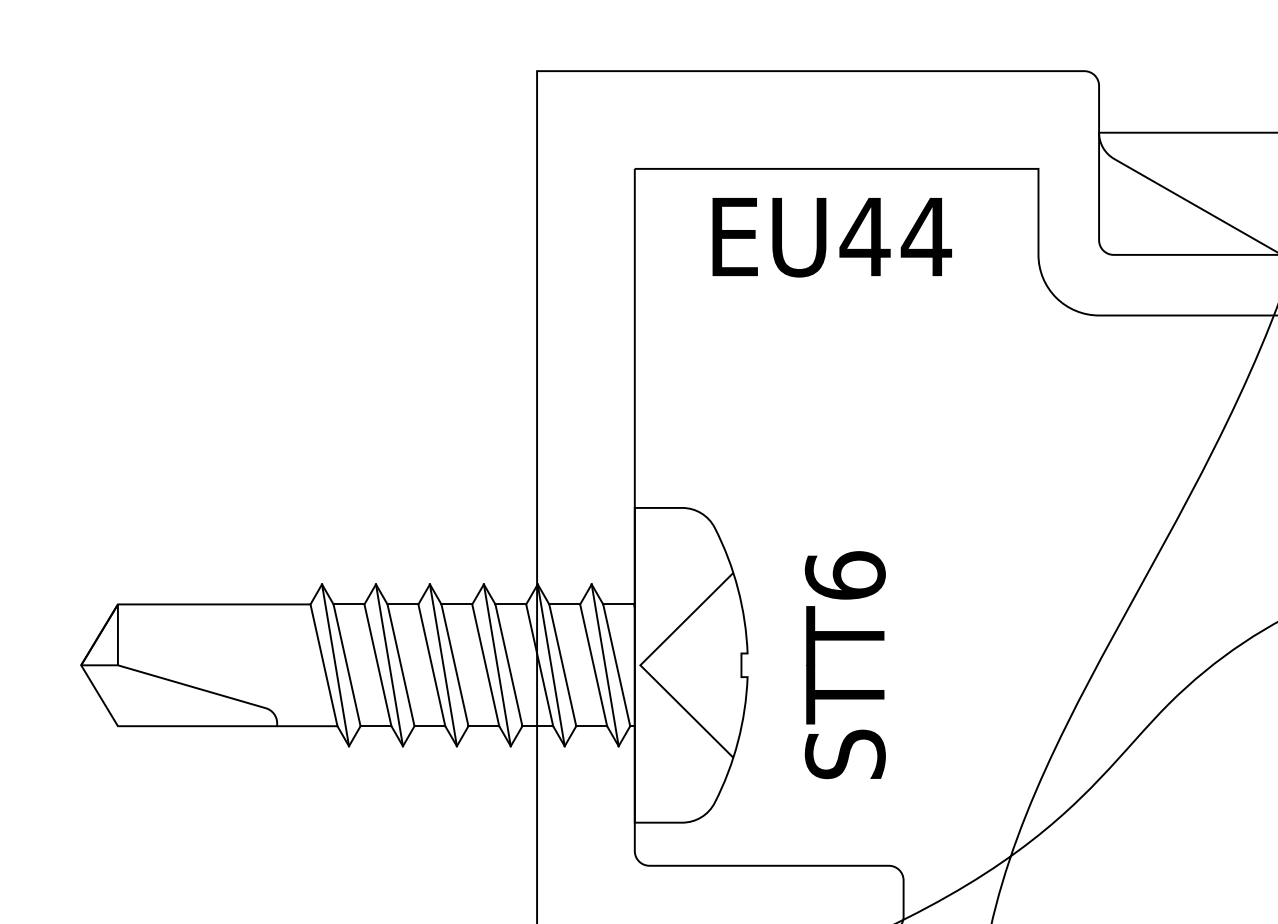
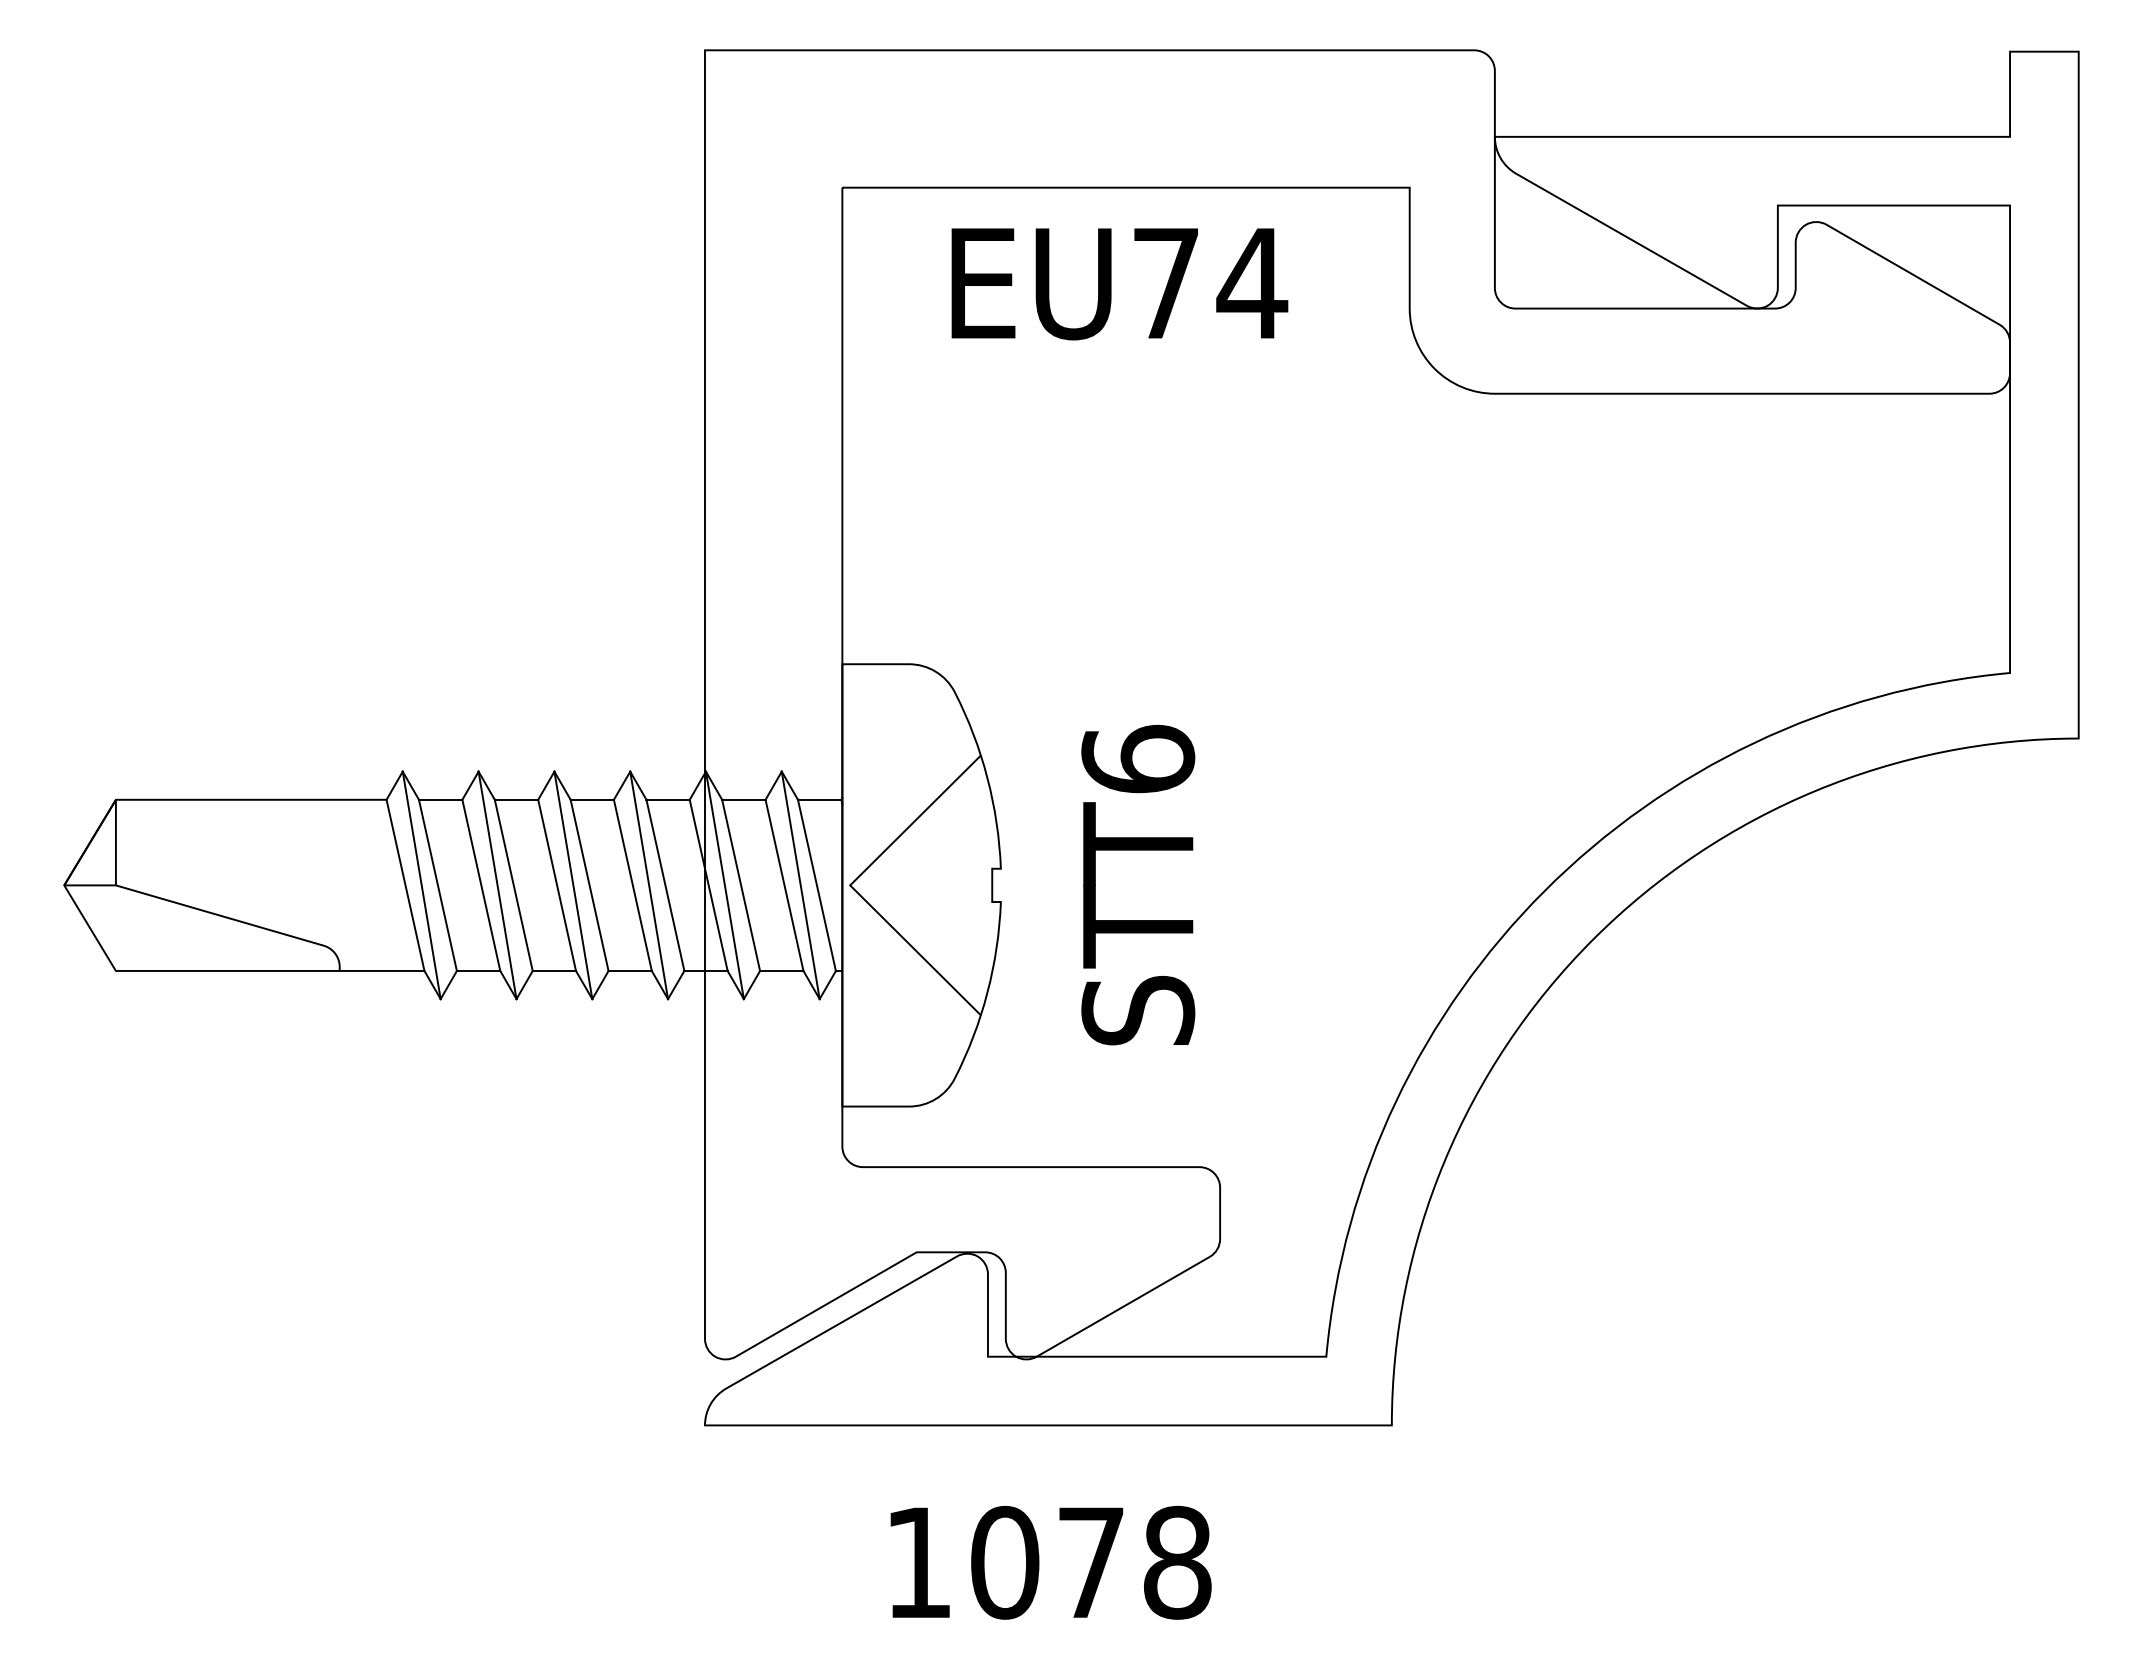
text: (864, 237) -> (1165, 283), EU44 -> EU74

